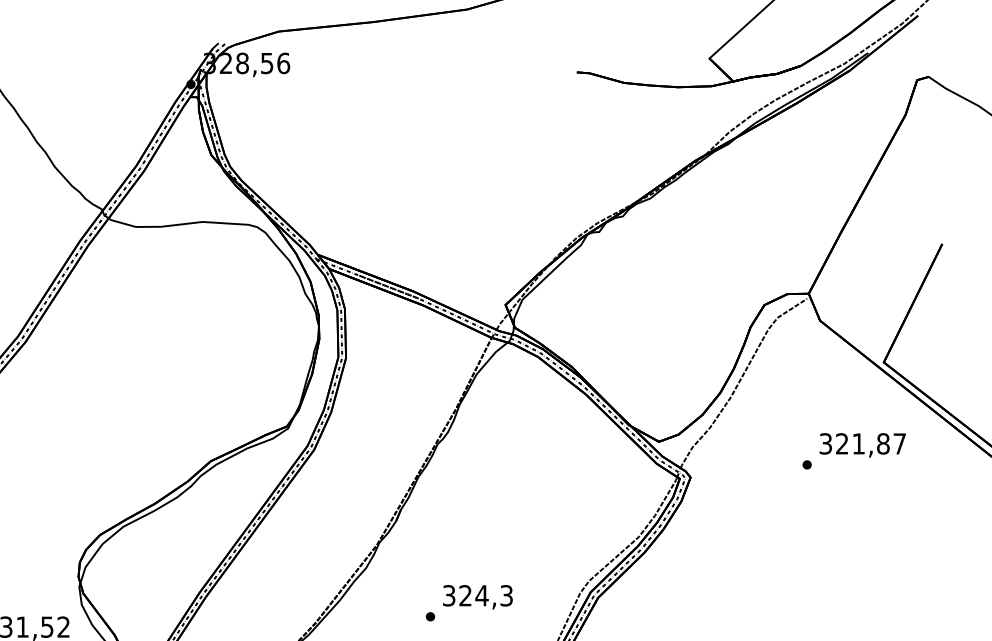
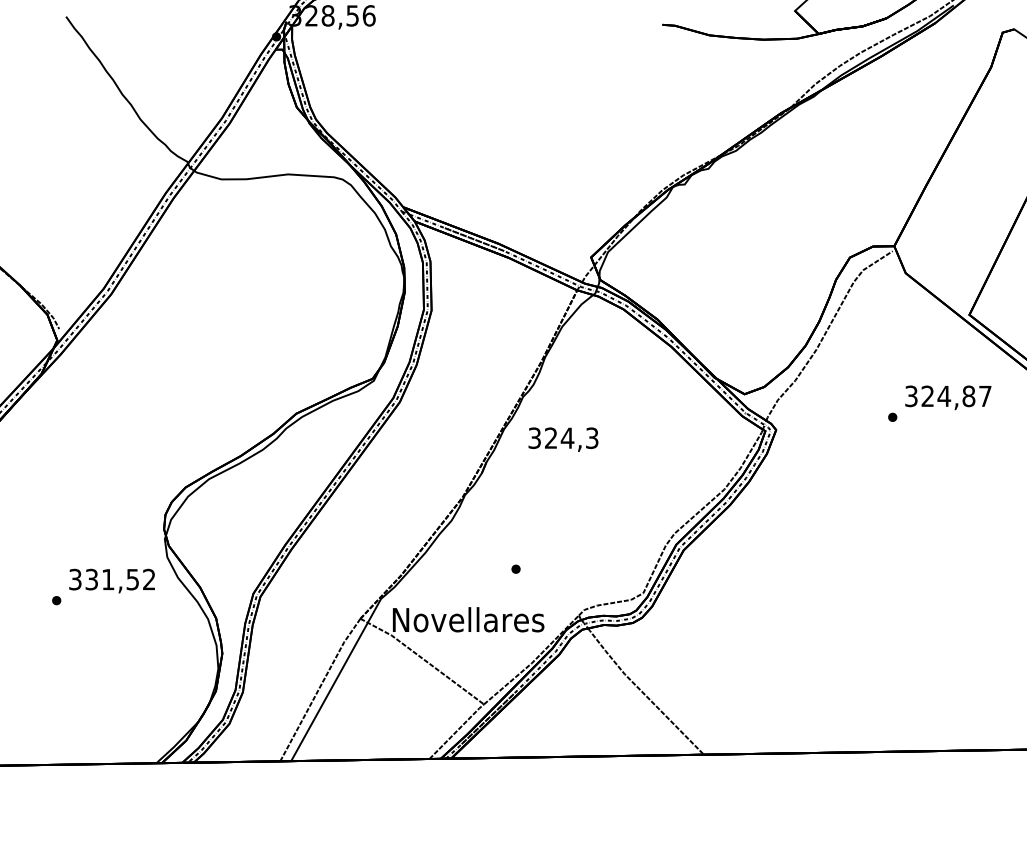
text: (858, 443) -> (944, 395), 321,87 -> 324,87
text: (477, 597) -> (563, 439), moved

